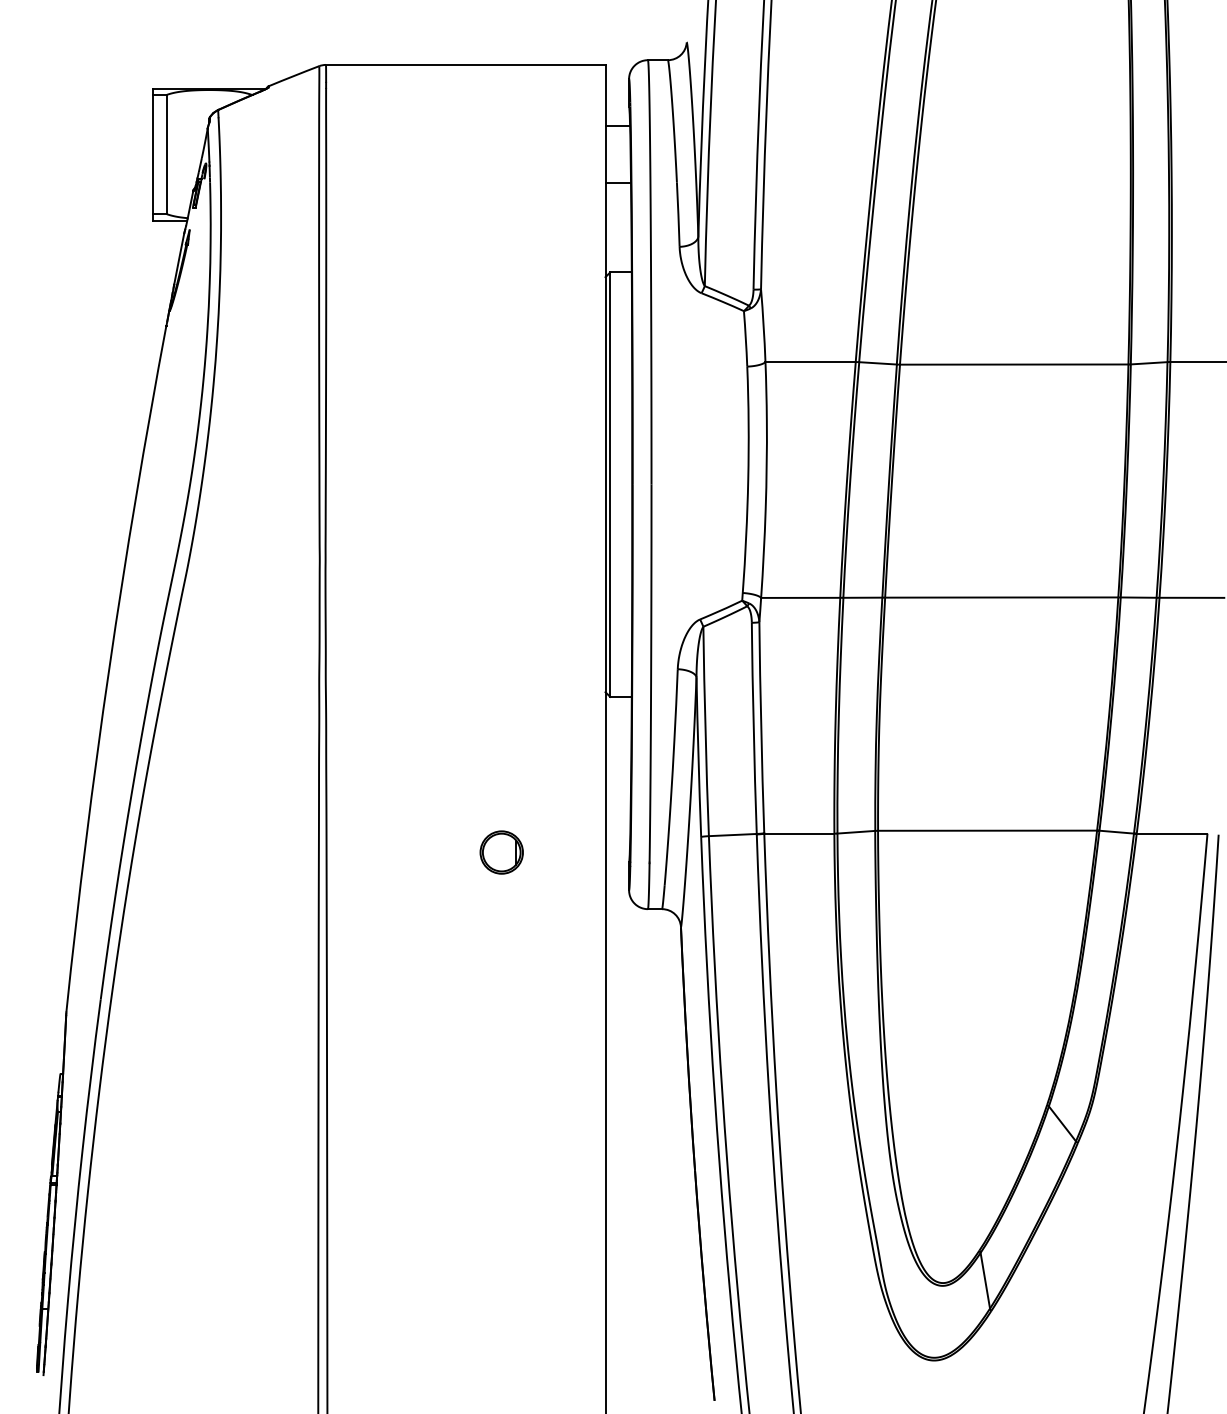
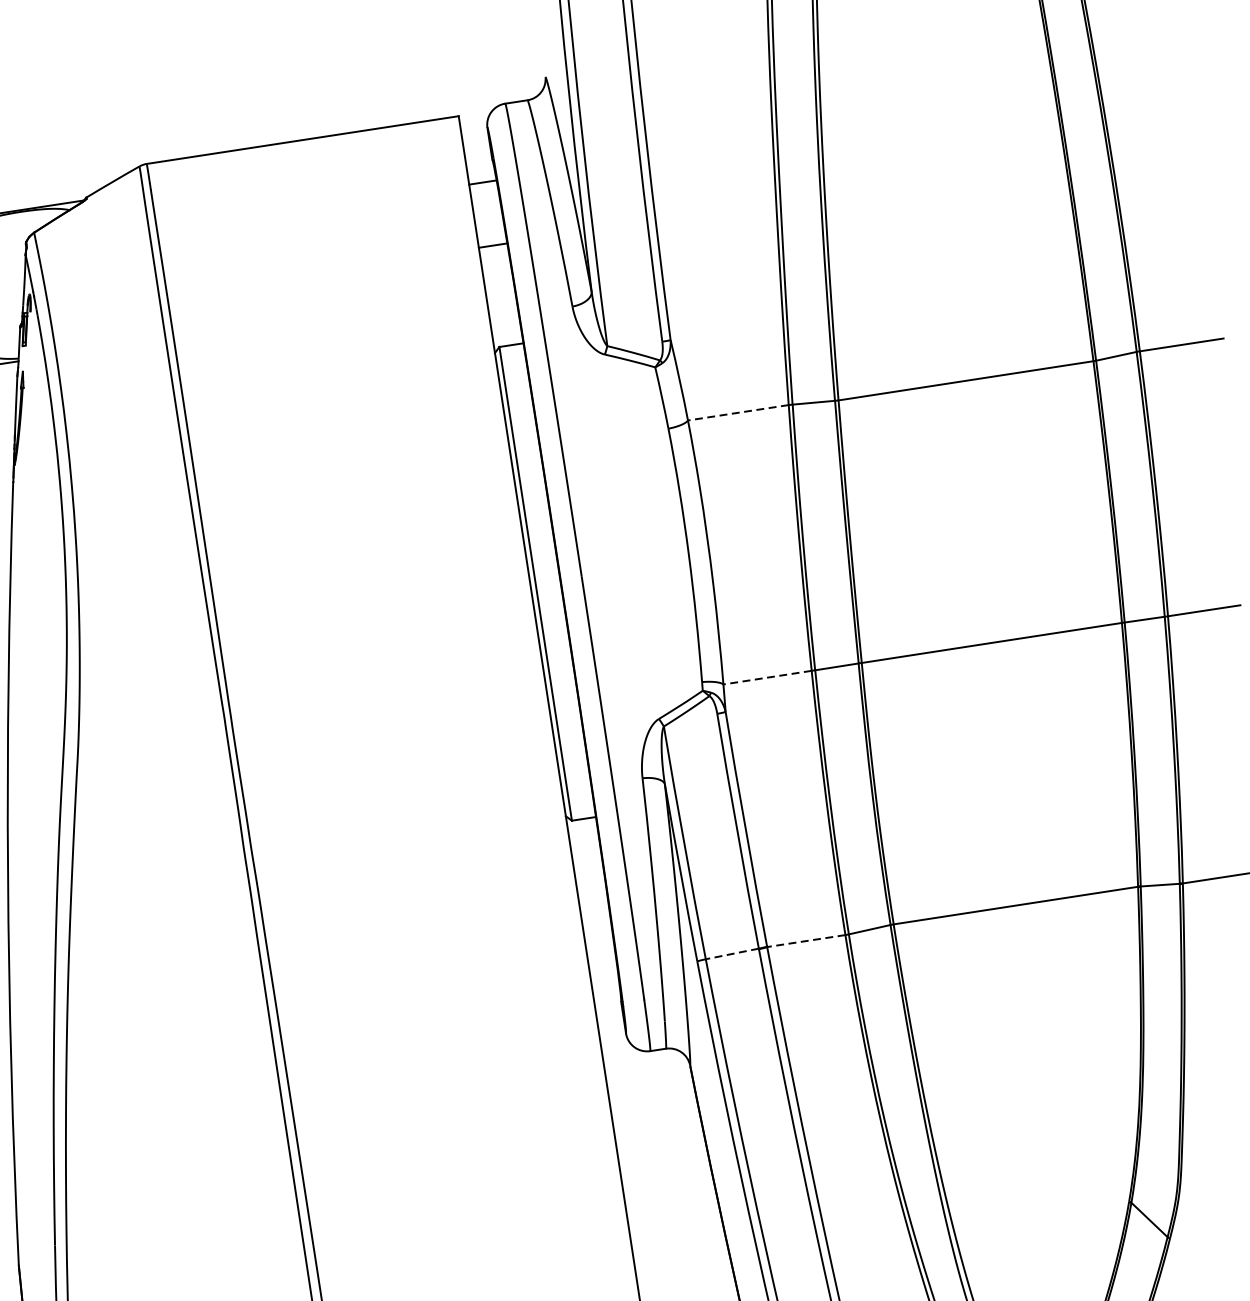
line: (810, 362) -> (738, 413), solid -> dashed
line: (800, 597) -> (767, 677), solid -> dashed
line: (798, 833) -> (805, 940), solid -> dashed
line: (732, 835) -> (732, 954), solid -> dashed
part: (501, 852) -> (477, 1012), removed

